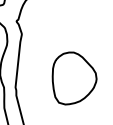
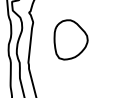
part: (73, 77) -> (70, 39), moved

